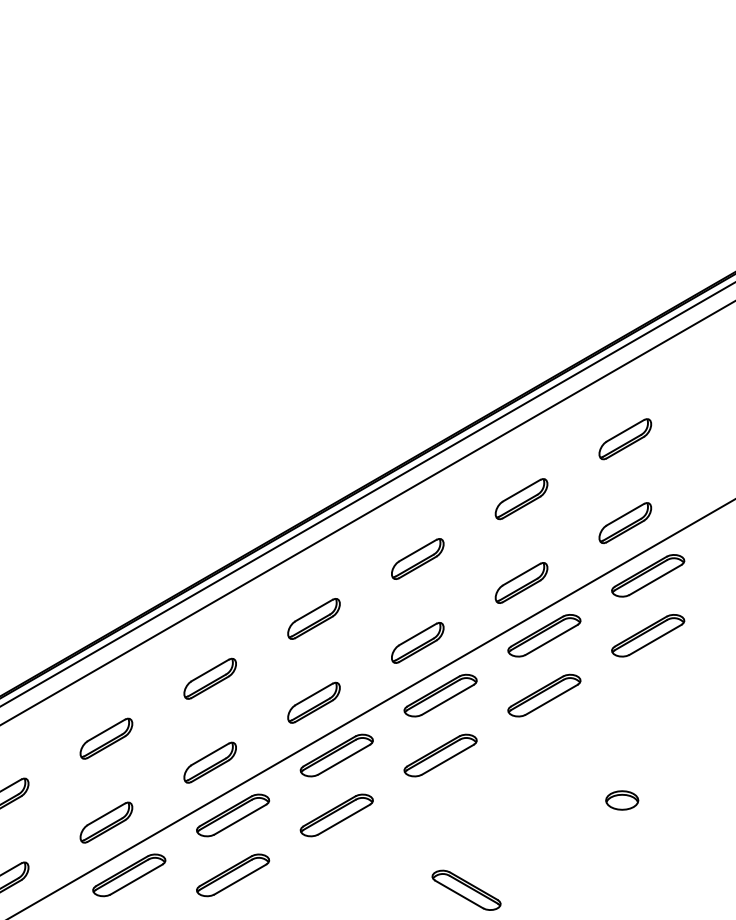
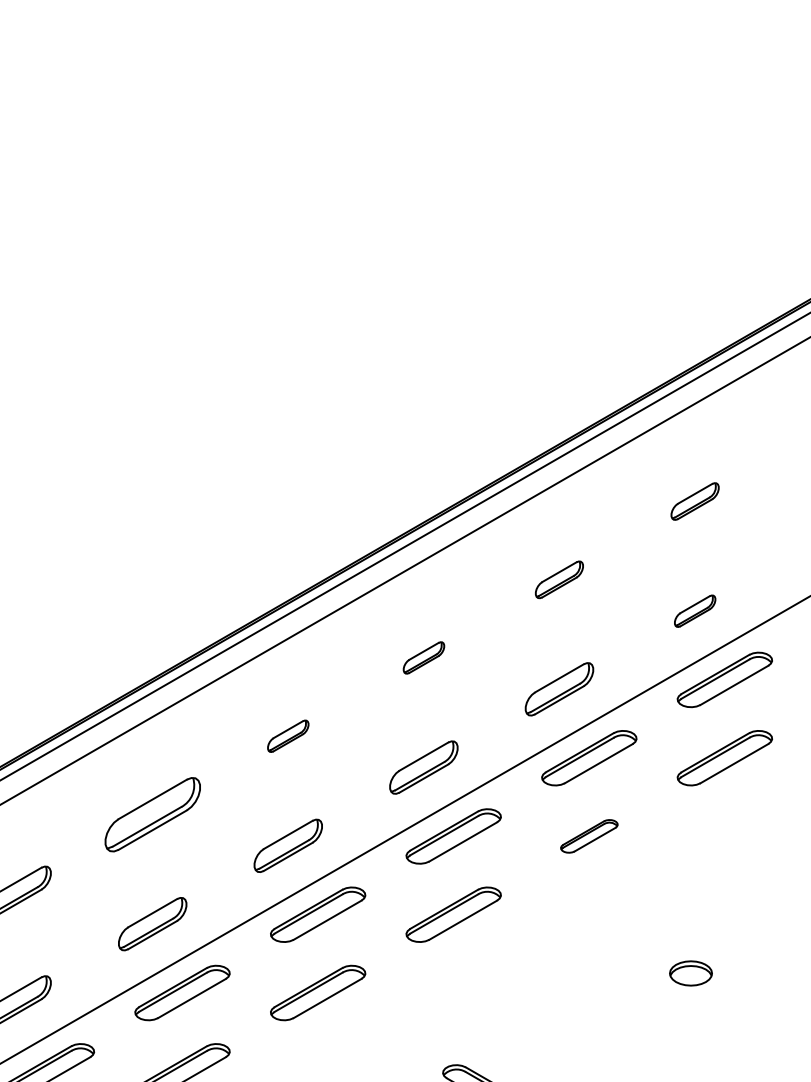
part: (625, 439) -> (695, 501), size x0.7
part: (521, 499) -> (559, 580), size x0.7
part: (625, 523) -> (695, 611), size x0.6
part: (417, 558) -> (423, 657), size x0.6
part: (313, 618) -> (287, 735), size x0.6
part: (209, 678) -> (151, 814), size x1.4
part: (544, 695) -> (589, 836), size x0.6

